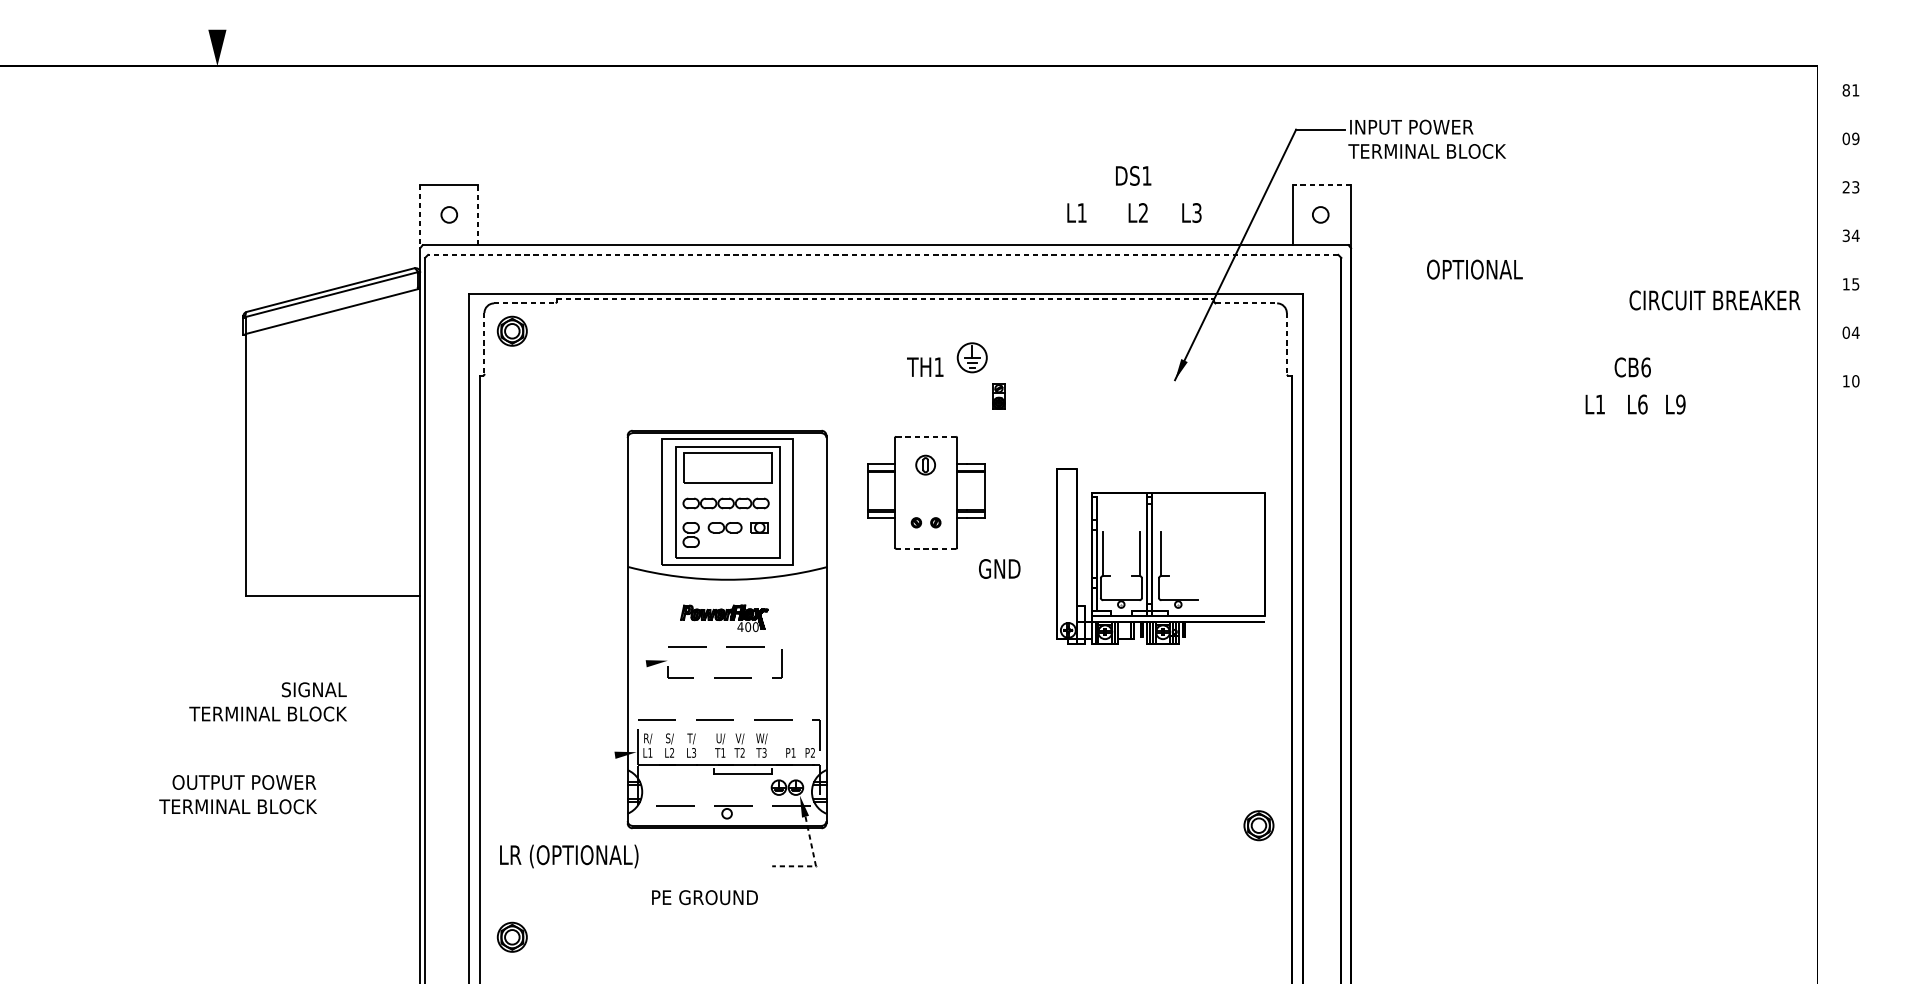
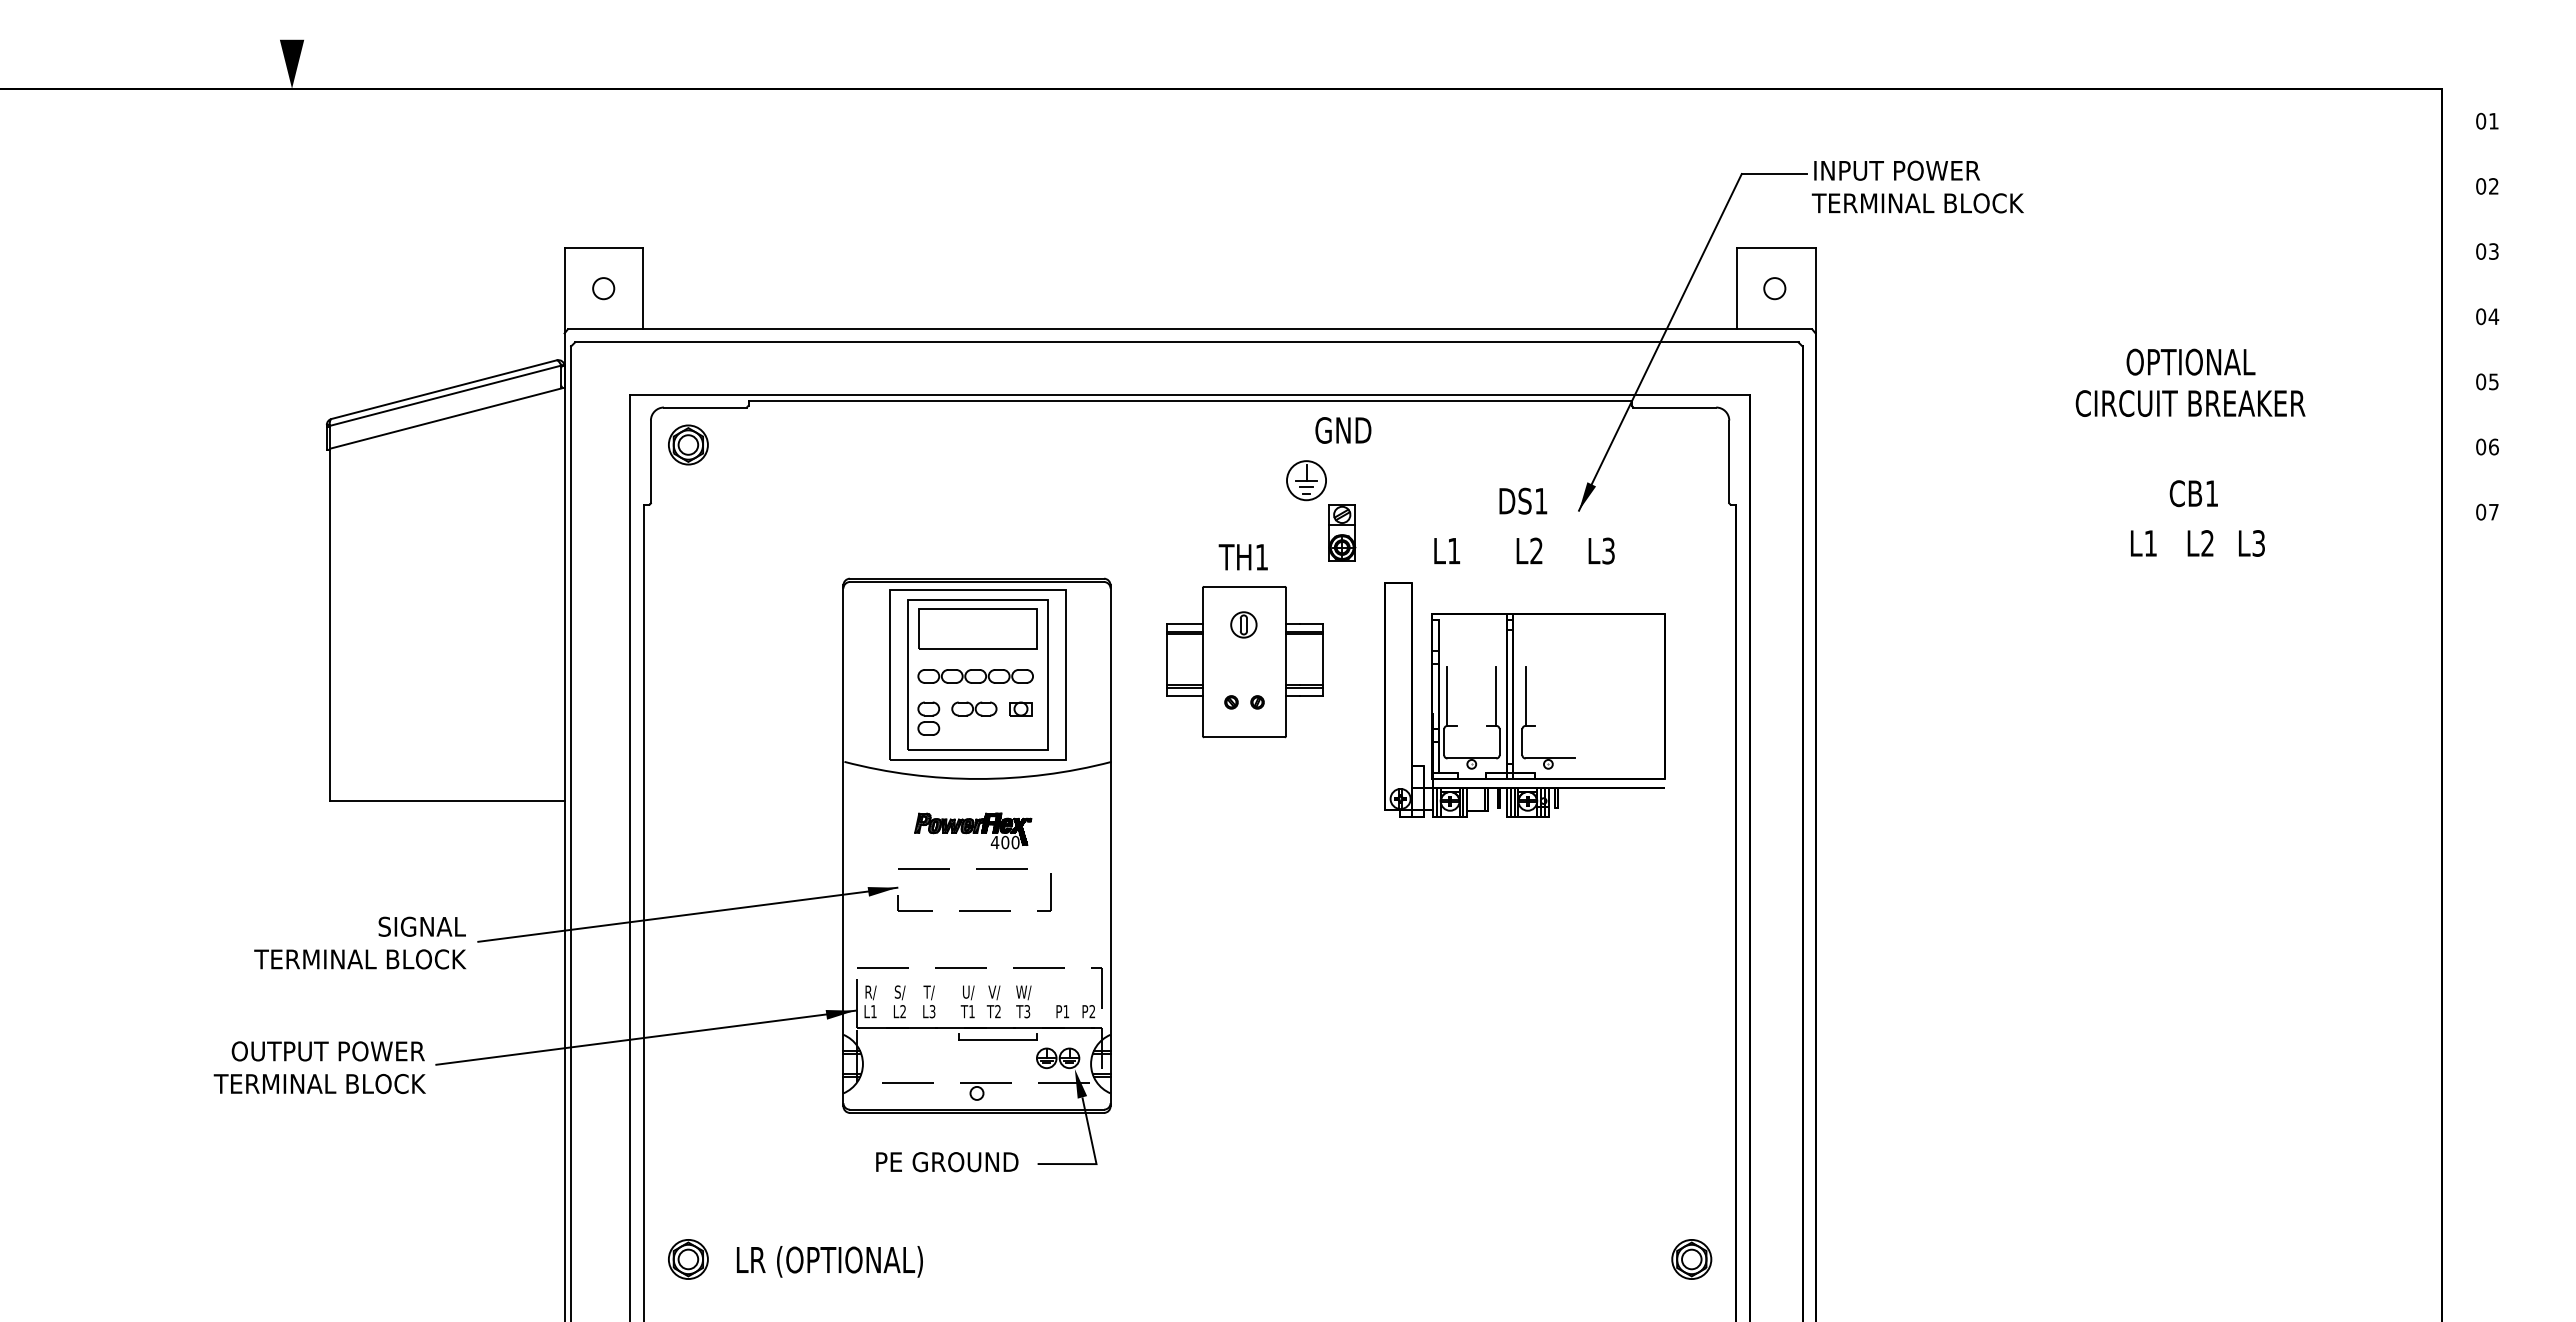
text: (1846, 90) -> (2481, 121), 81 -> 01
text: (1855, 138) -> (2493, 186), 09 -> 02
line: (1321, 184) -> (1776, 247), dashed -> solid
text: (1846, 187) -> (2481, 251), 23 -> 03
text: (1134, 193) -> (1524, 525), moved
line: (478, 214) -> (642, 288), dashed -> solid
line: (420, 216) -> (564, 290), dashed -> solid
text: (1846, 235) -> (2481, 316), 34 -> 04
line: (882, 255) -> (1186, 342), dashed -> solid
text: (1474, 269) -> (2190, 361), moved
text: (1846, 284) -> (2481, 381), 15 -> 05
line: (885, 298) -> (1190, 401), dashed -> solid
text: (1714, 300) -> (2190, 403), moved
line: (525, 303) -> (705, 407), dashed -> solid
line: (1246, 303) -> (1675, 407), dashed -> solid
text: (1855, 332) -> (2493, 446), 04 -> 06
line: (484, 344) -> (650, 462), dashed -> solid
line: (1287, 344) -> (1729, 462), dashed -> solid
text: (924, 367) -> (1242, 557), moved
text: (1645, 367) -> (2211, 493), CB6 -> CB1
text: (1851, 380) -> (2487, 511), 10 -> 07
part: (999, 396) -> (1342, 532), size x1.67
text: (1642, 404) -> (2207, 543), L6 -> L2
text: (1680, 404) -> (2258, 543), L9 -> L3
line: (925, 436) -> (1243, 586), dashed -> solid
line: (926, 548) -> (1244, 737), dashed -> solid
part: (1160, 556) -> (1524, 699), moved
text: (999, 569) -> (1343, 430), moved
line: (511, 680) -> (687, 914), added
line: (480, 772) -> (645, 1037), added
part: (1258, 825) -> (1691, 1259), moved
text: (568, 856) -> (829, 1261), moved
line: (815, 863) -> (1095, 1160), dashed -> solid
text: (705, 897) -> (947, 1162), moved

